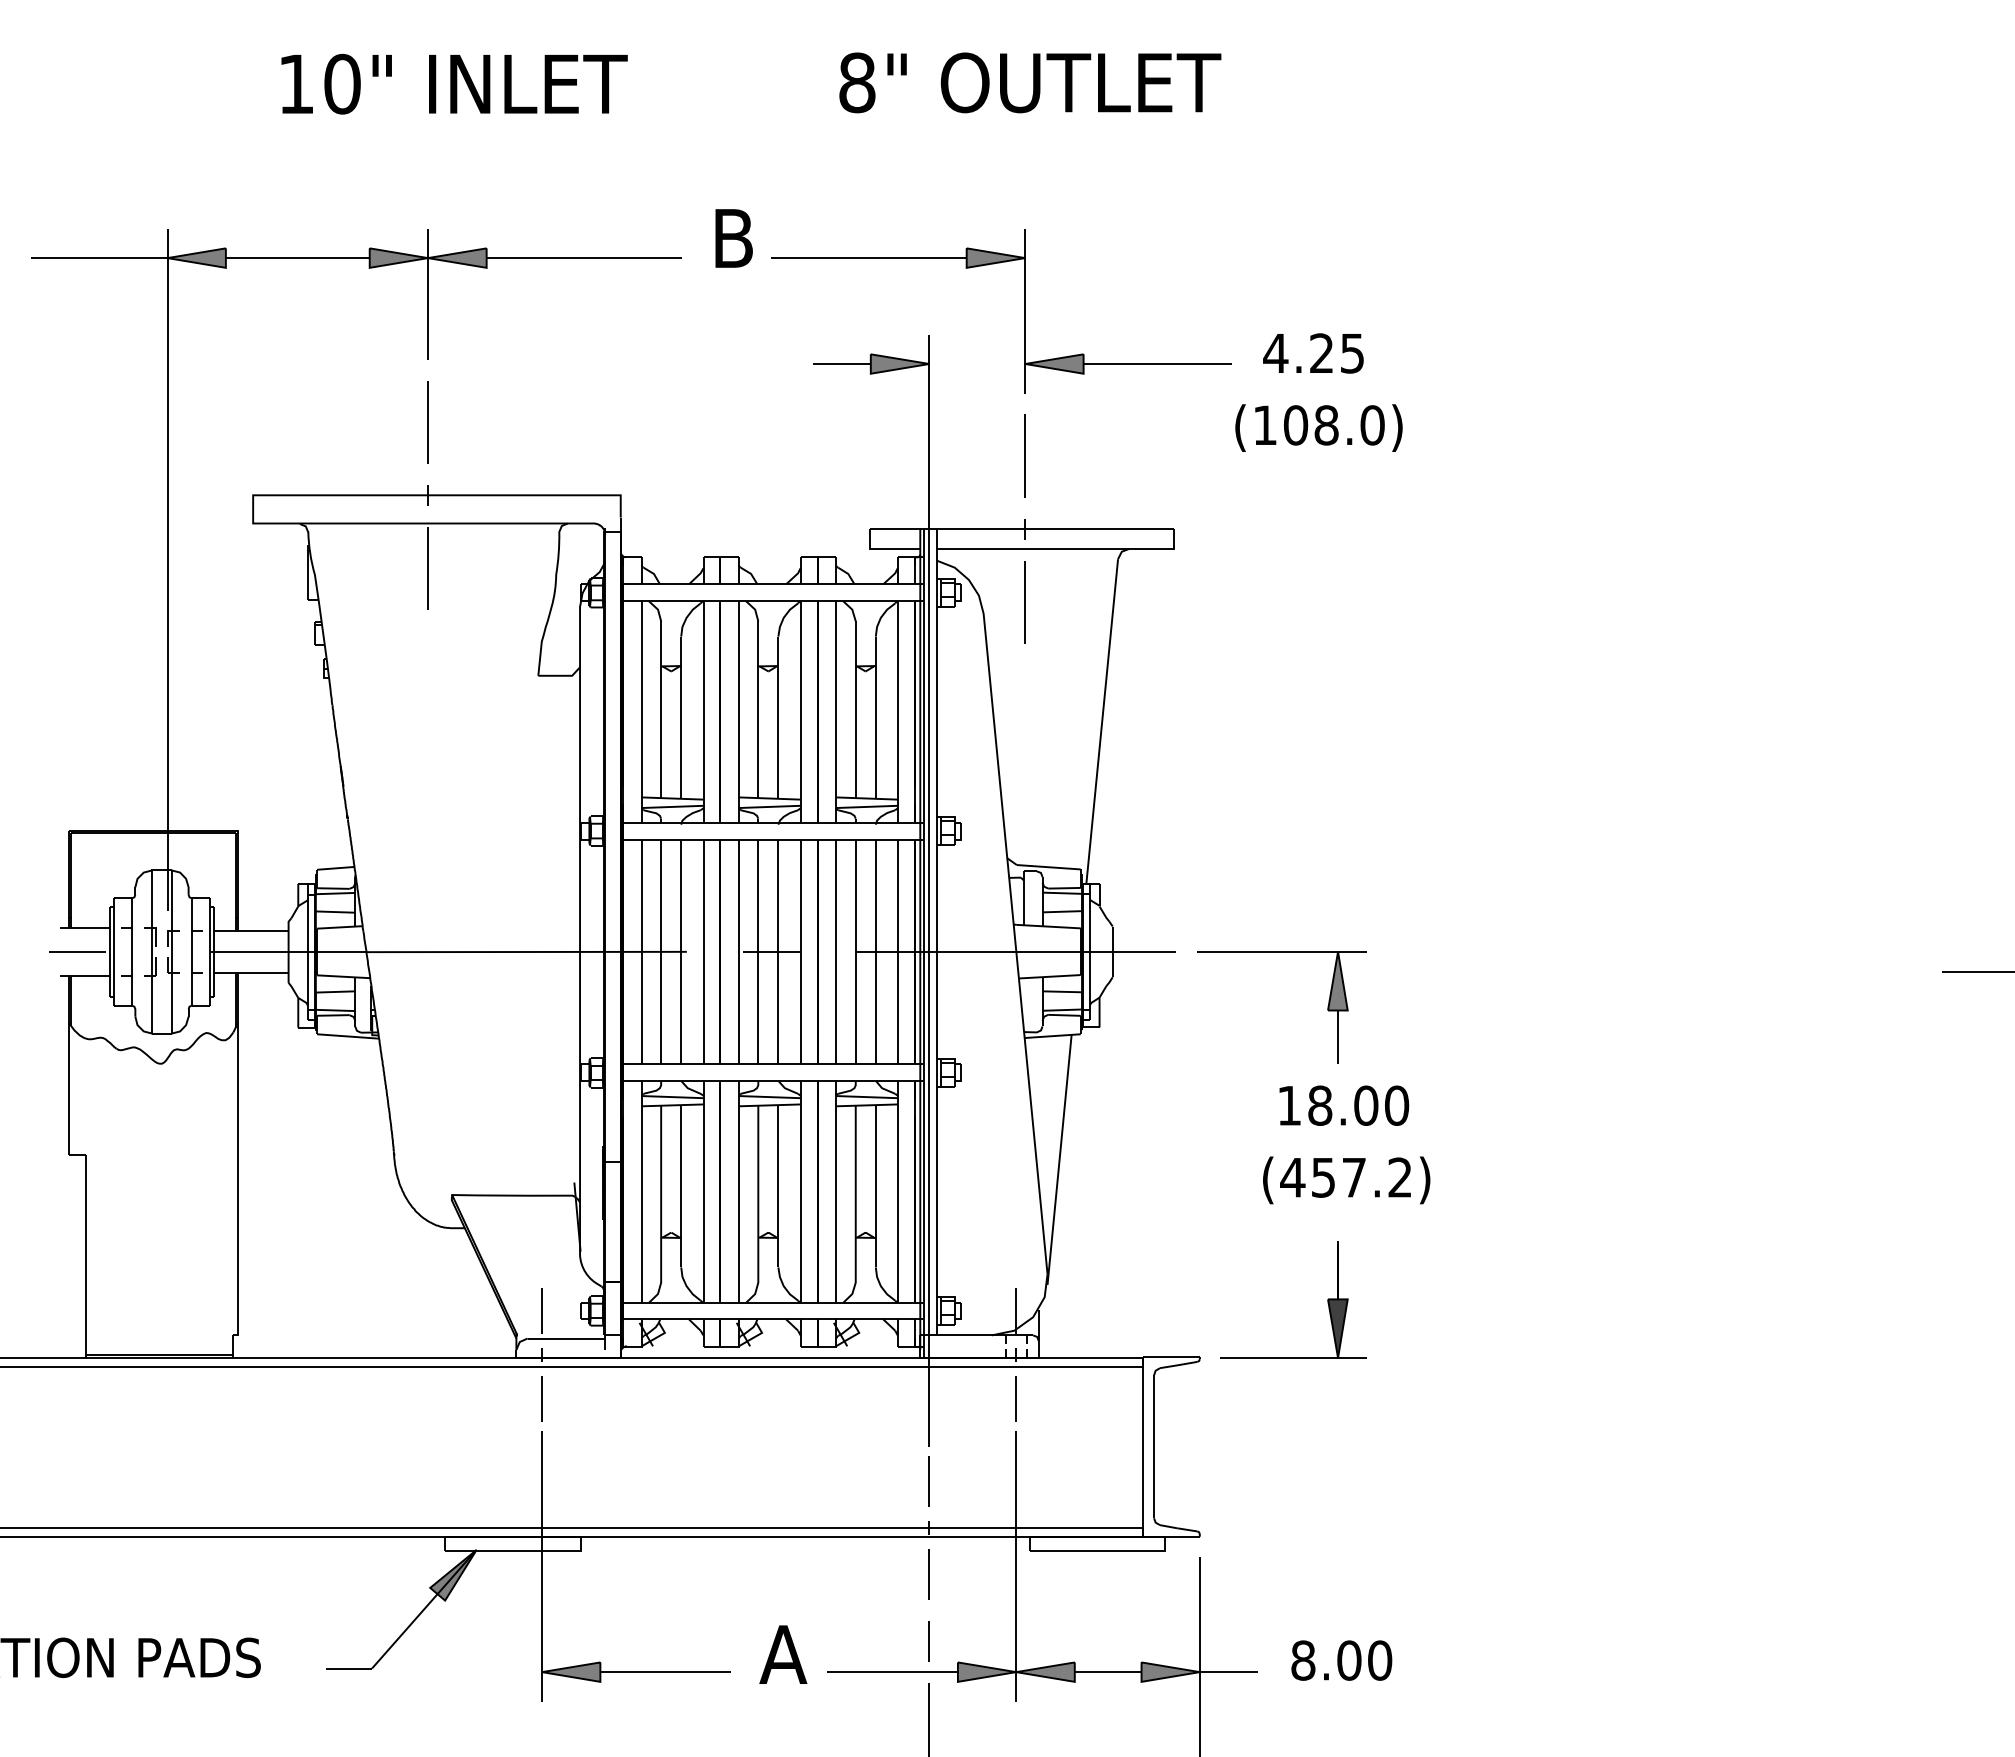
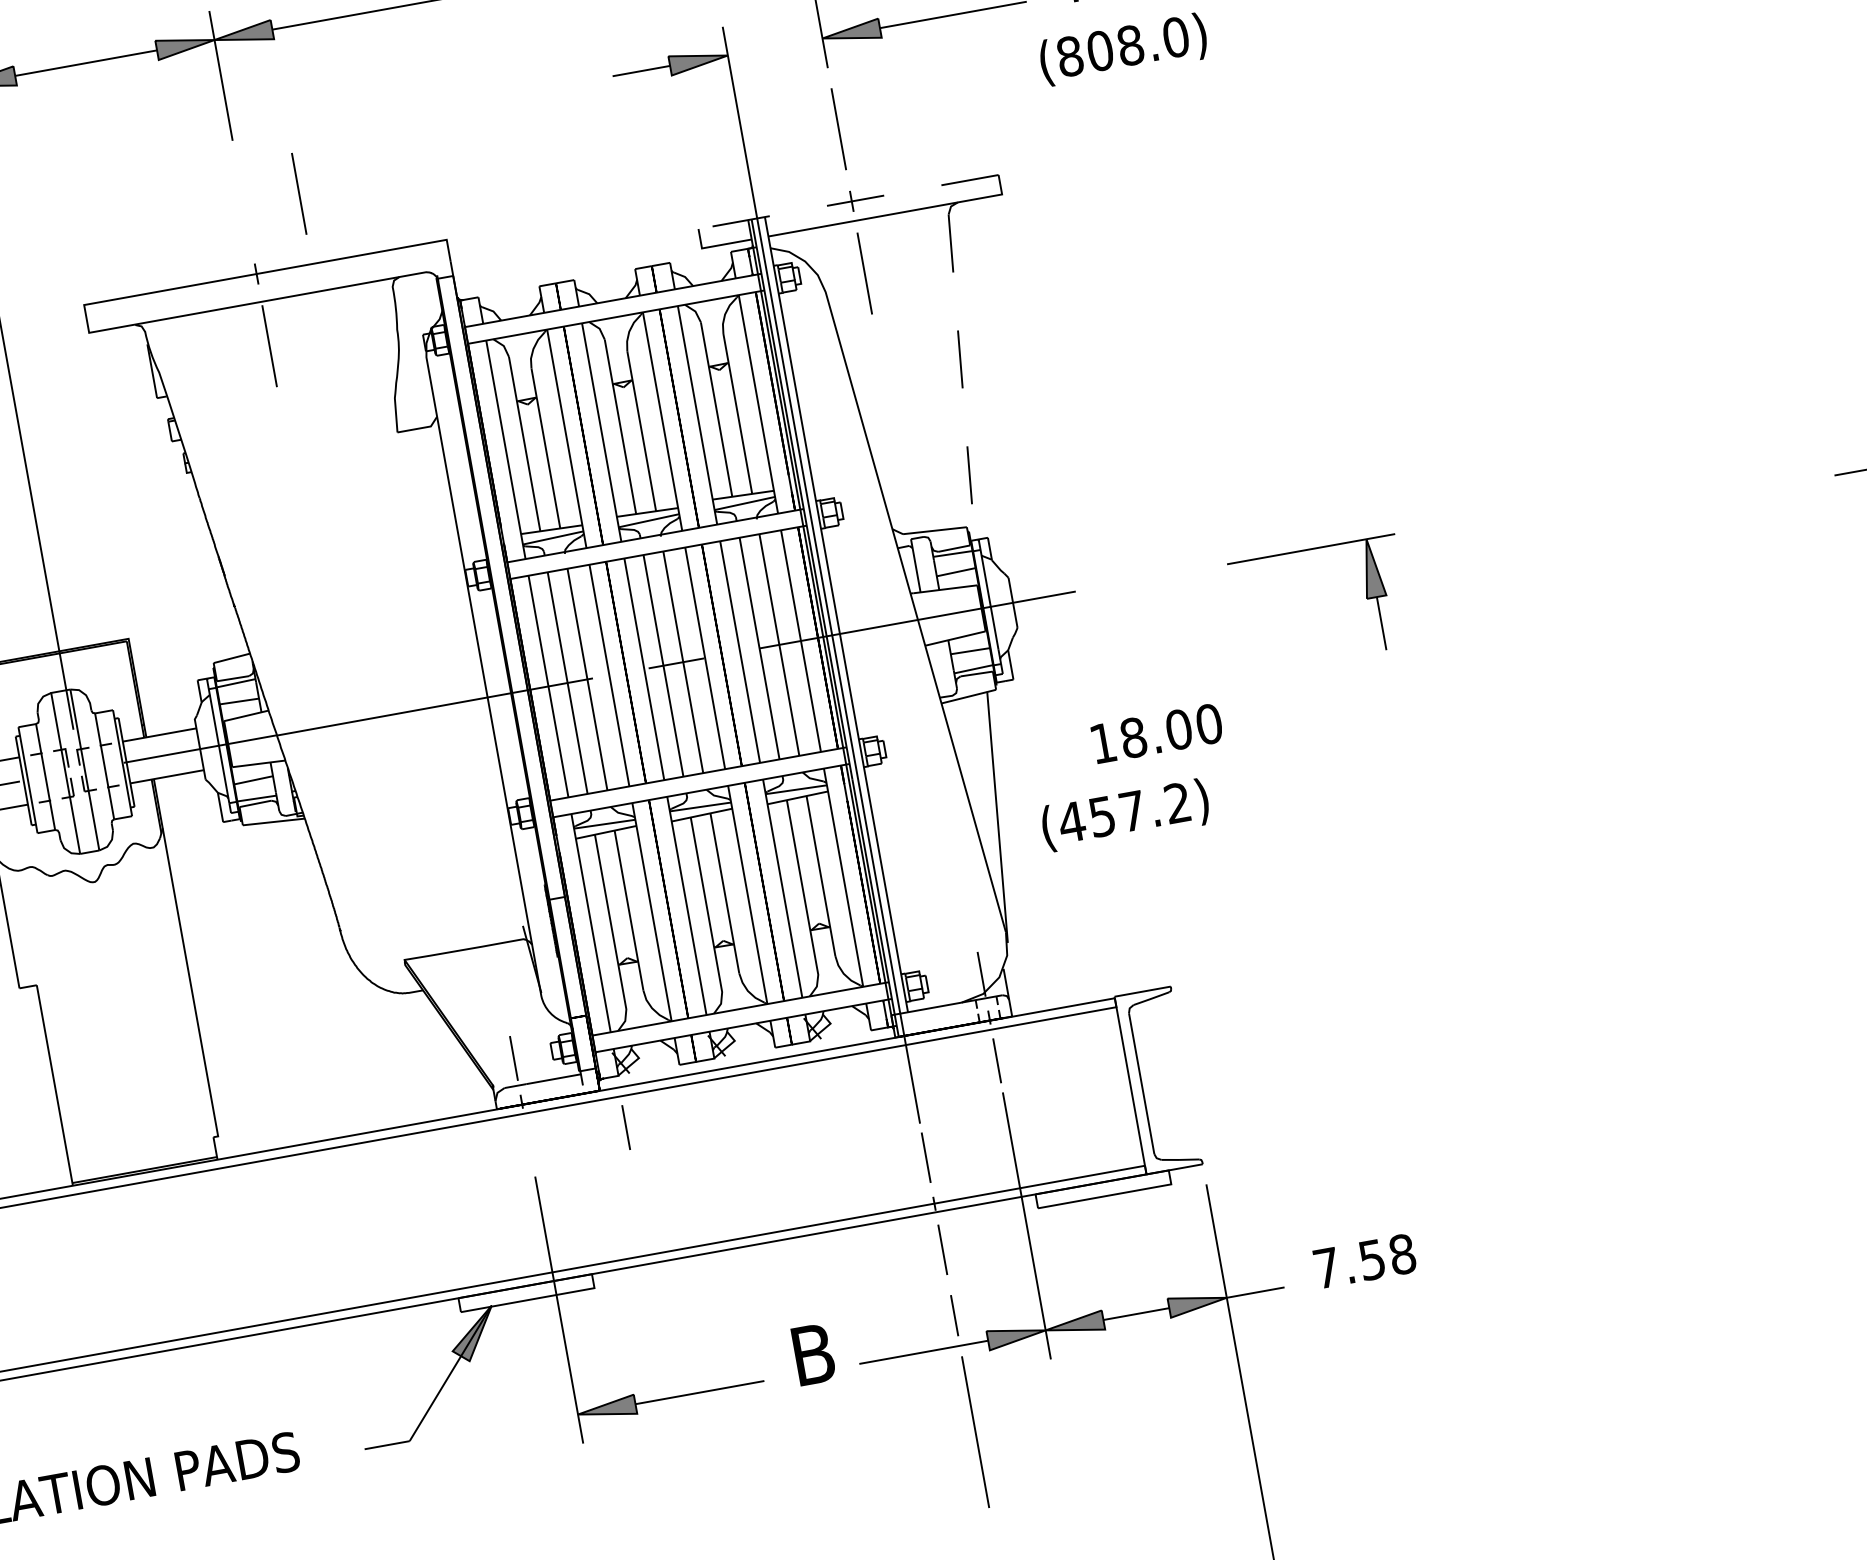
line: (427, 422) -> (298, 194), moved
text: (1265, 425) -> (1070, 56), (108.0) -> (808.0)
line: (1021, 529) -> (848, 202), solid -> dashed
line: (1102, 721) -> (962, 377), solid -> dashed
part: (1327, 1007) -> (1365, 595), moved
text: (1344, 1105) -> (1157, 733), moved
text: (1346, 1180) -> (1125, 815), moved
part: (1327, 1299) -> (1286, 907), removed
line: (541, 1398) -> (625, 1127), moved
text: (783, 1654) -> (813, 1354), A -> B
text: (1341, 1660) -> (1364, 1261), 8.00 -> 7.58

